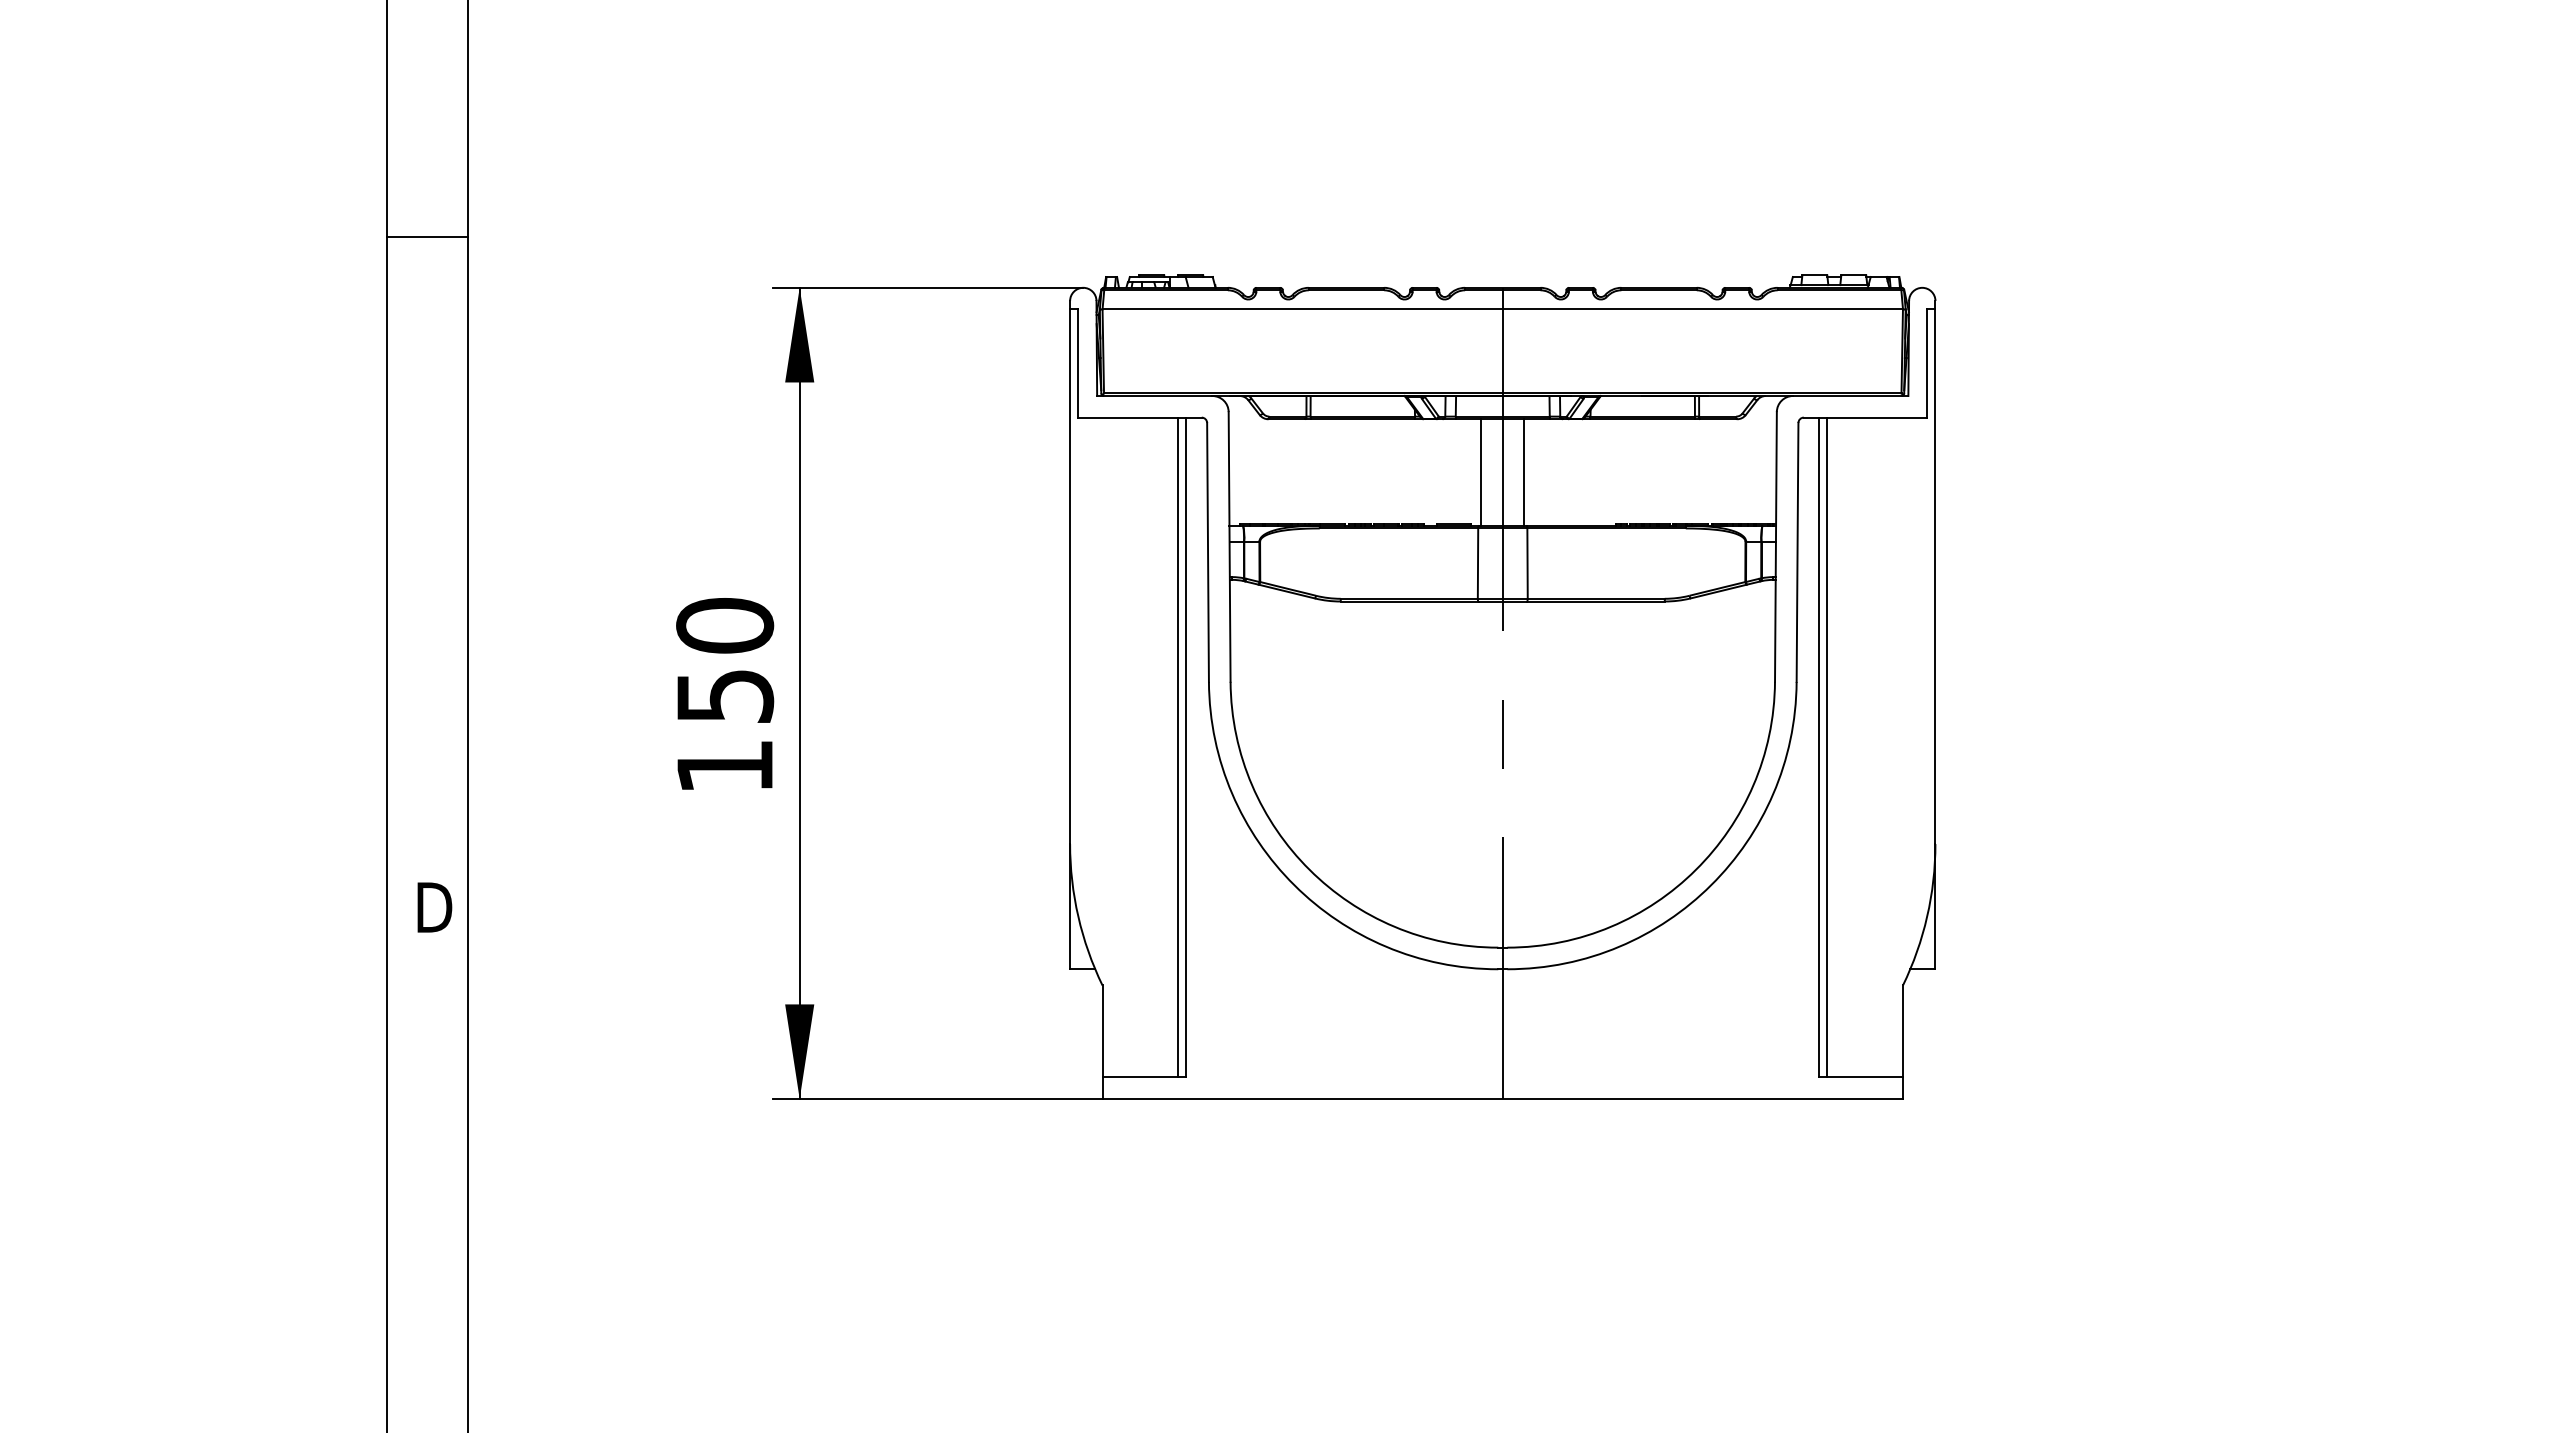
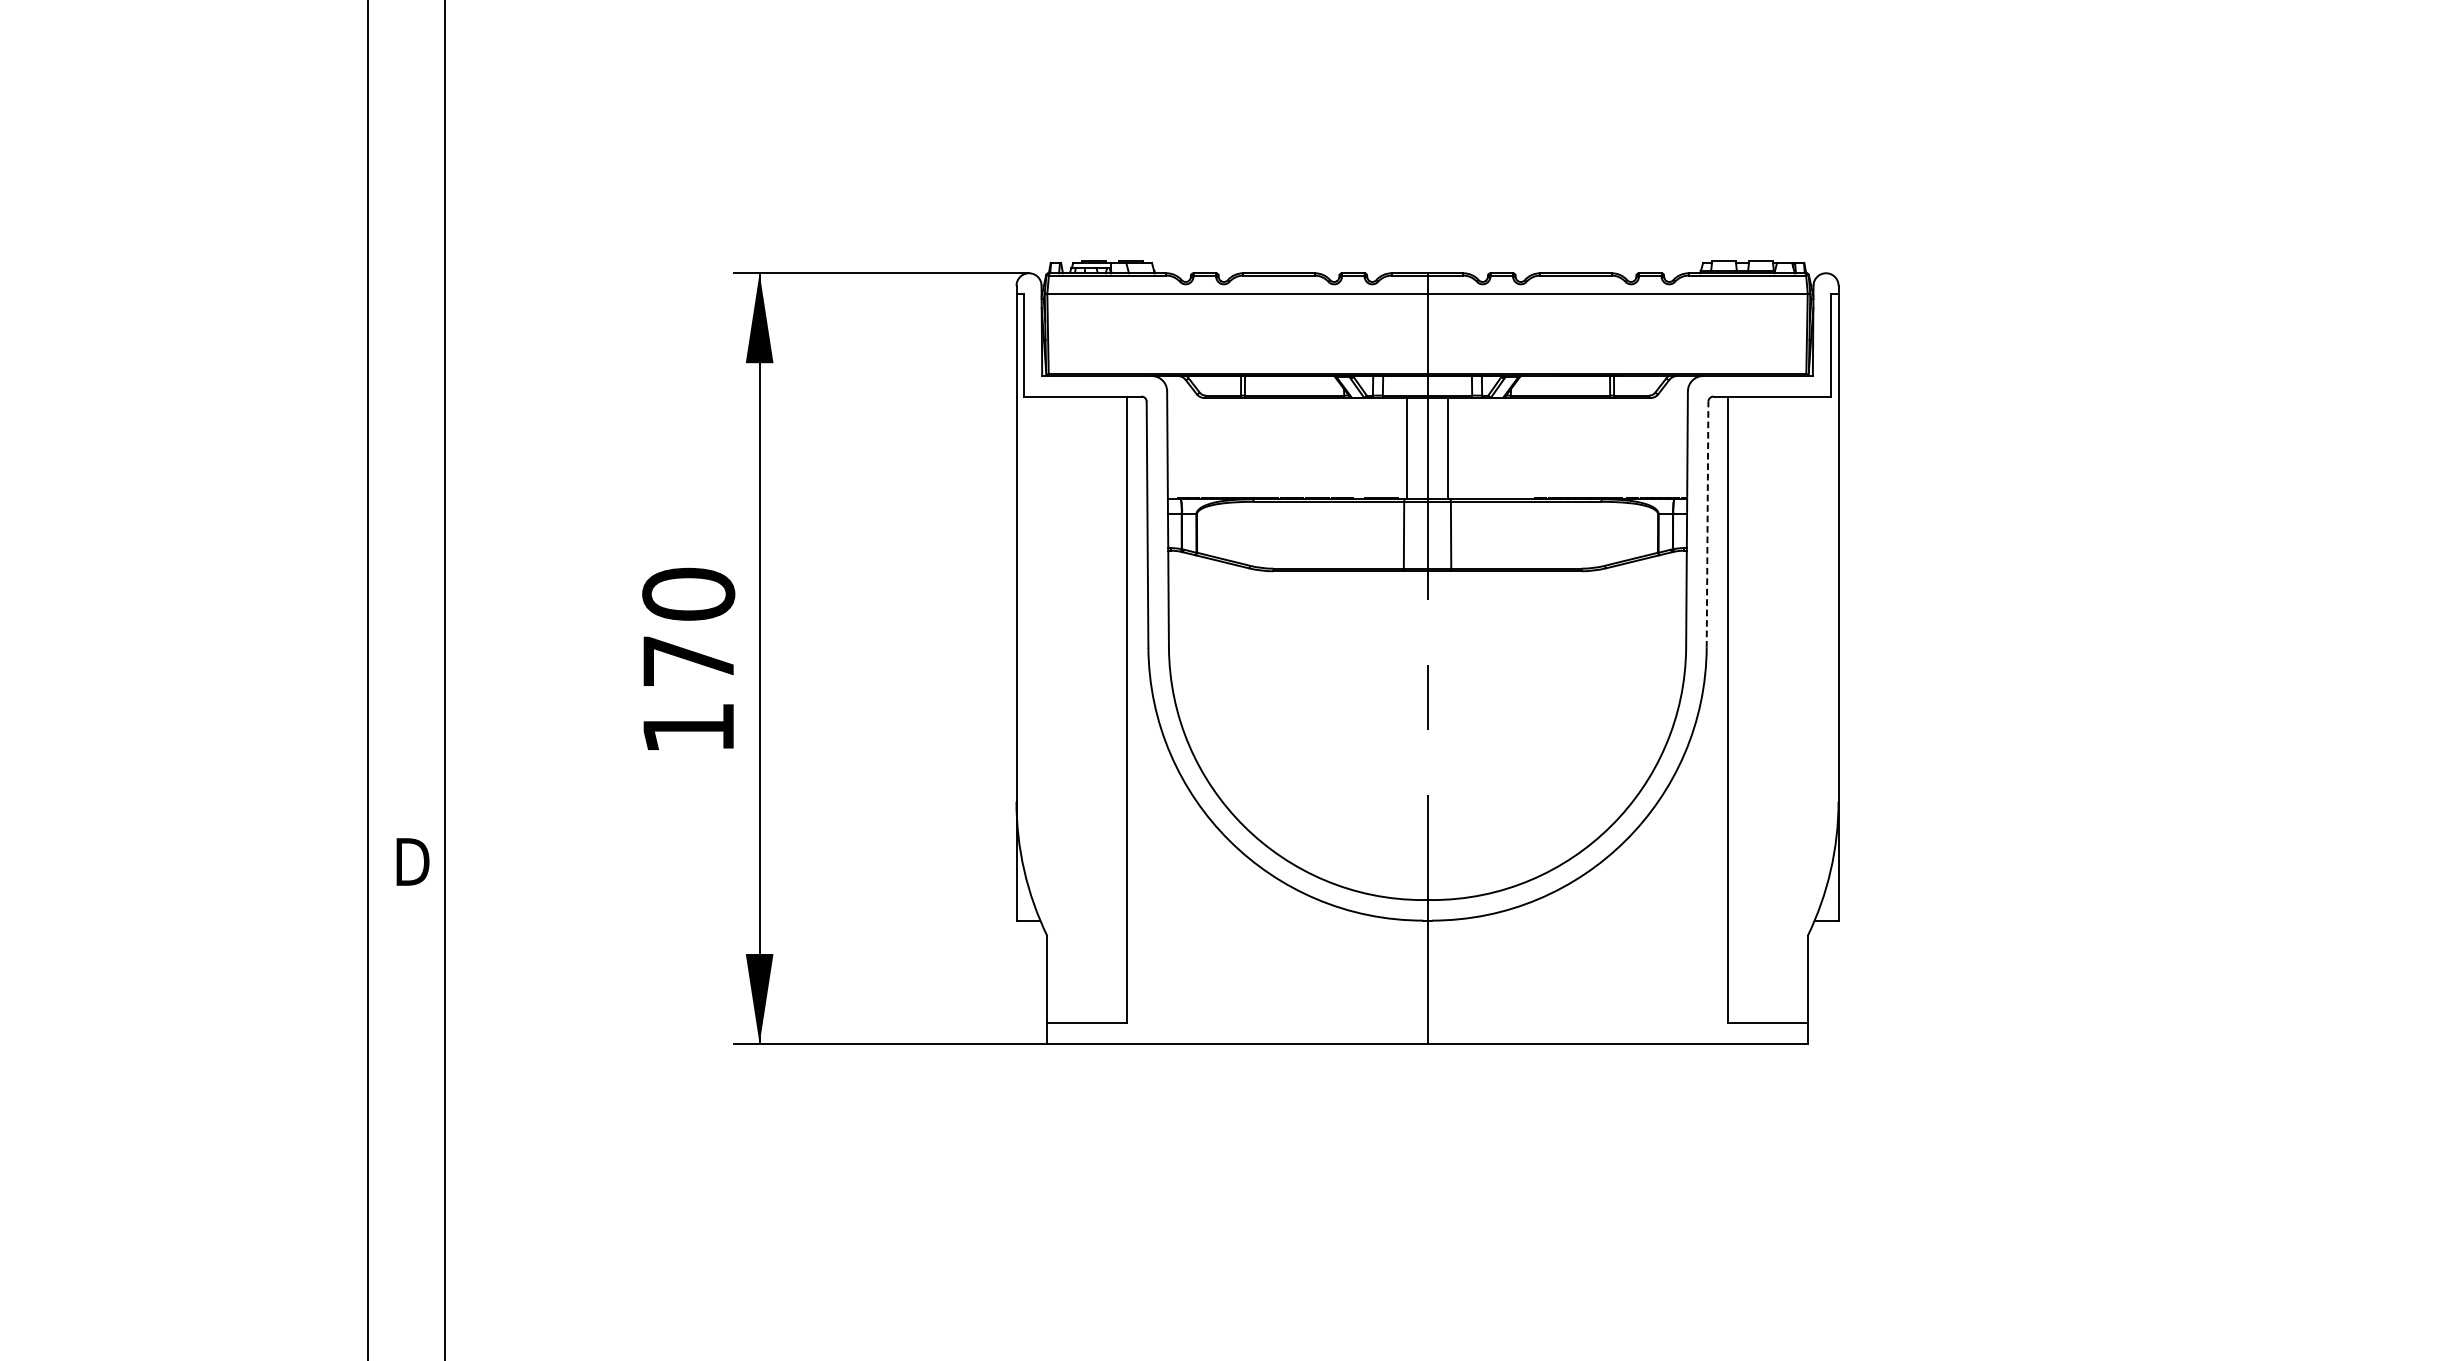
line: (427, 237) -> (406, 225), removed
line: (1797, 551) -> (1707, 523), solid -> dashed
text: (725, 696) -> (689, 661), 150 -> 170
line: (1178, 747) -> (1119, 709), removed
line: (1827, 747) -> (1736, 709), removed

